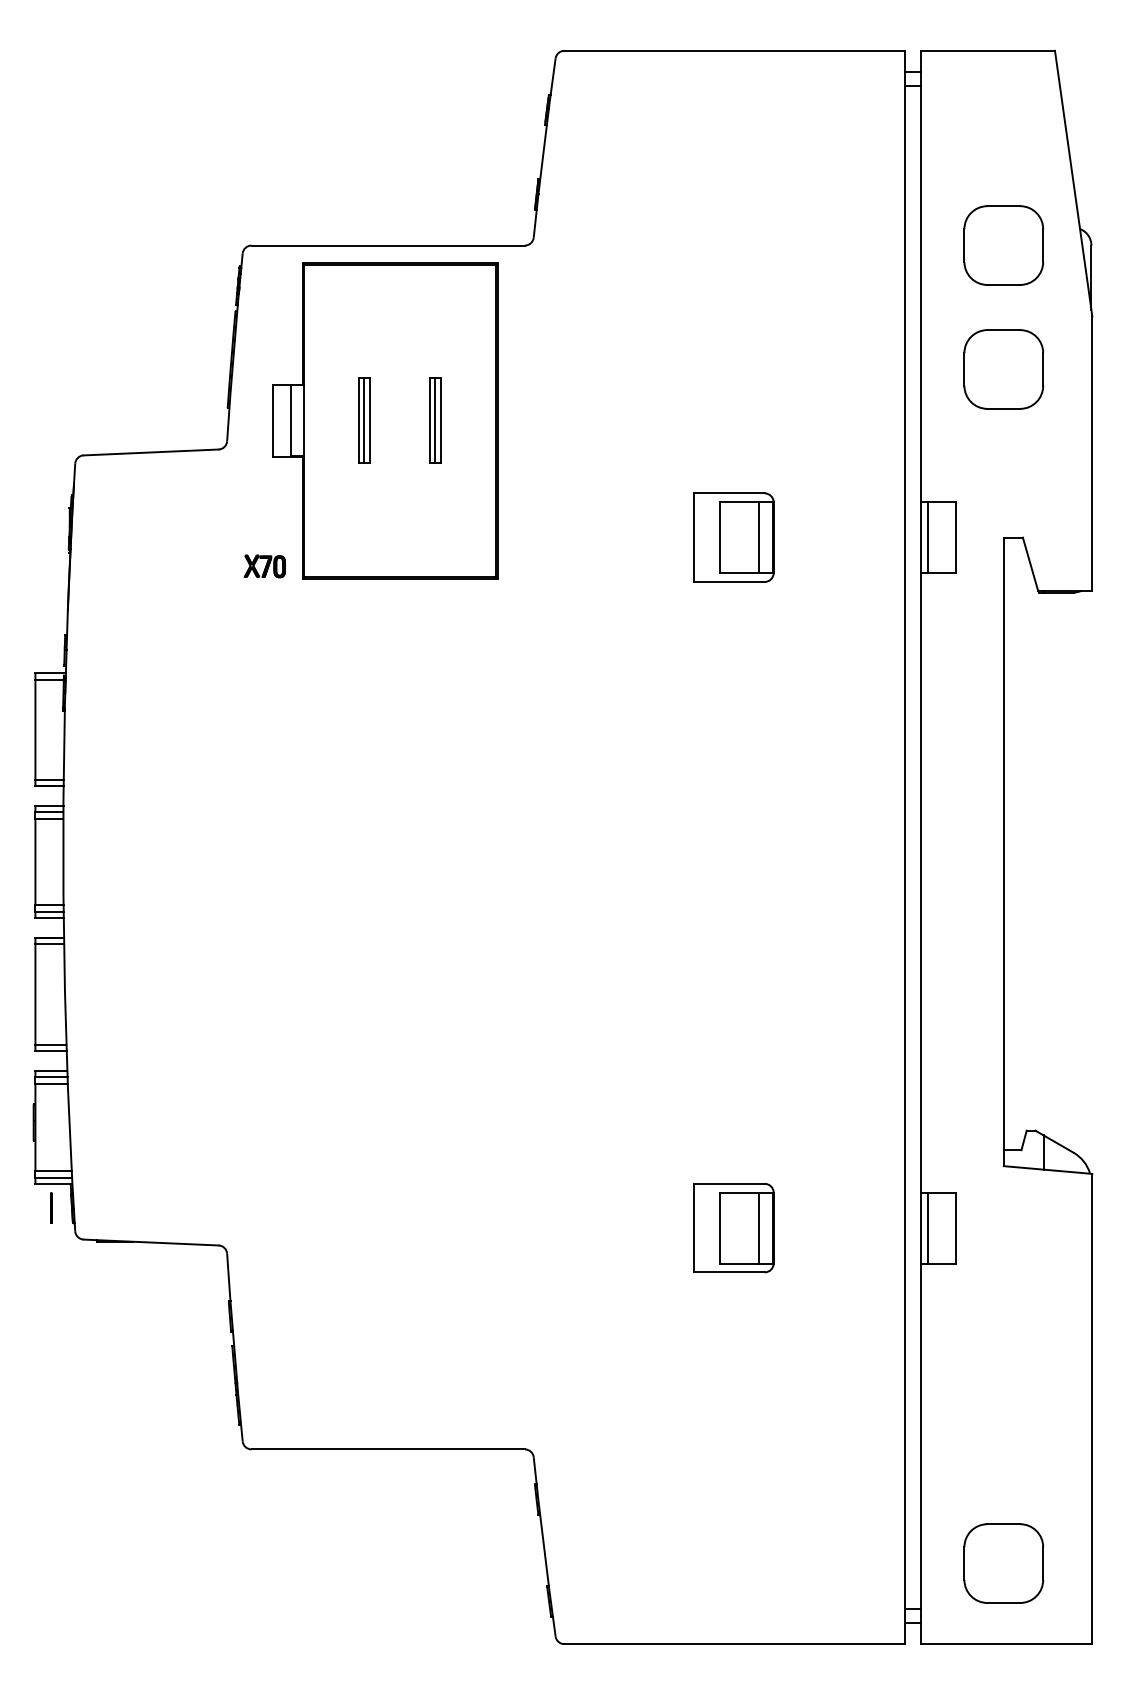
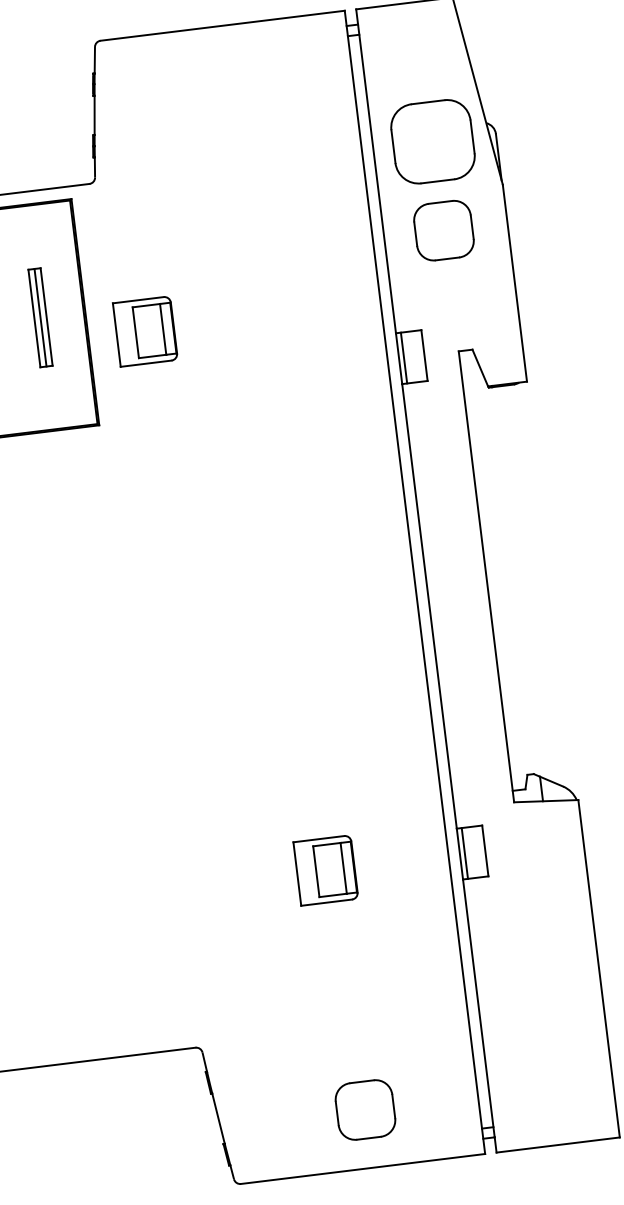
part: (1003, 245) -> (432, 141), size x1.4
part: (435, 420) -> (40, 317), size x1.6
part: (733, 537) -> (145, 331), moved
part: (1003, 1563) -> (365, 1109), moved

